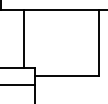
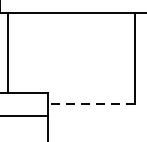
line: (23, 38) -> (7, 52), moved
line: (67, 76) -> (91, 104), solid -> dashed

